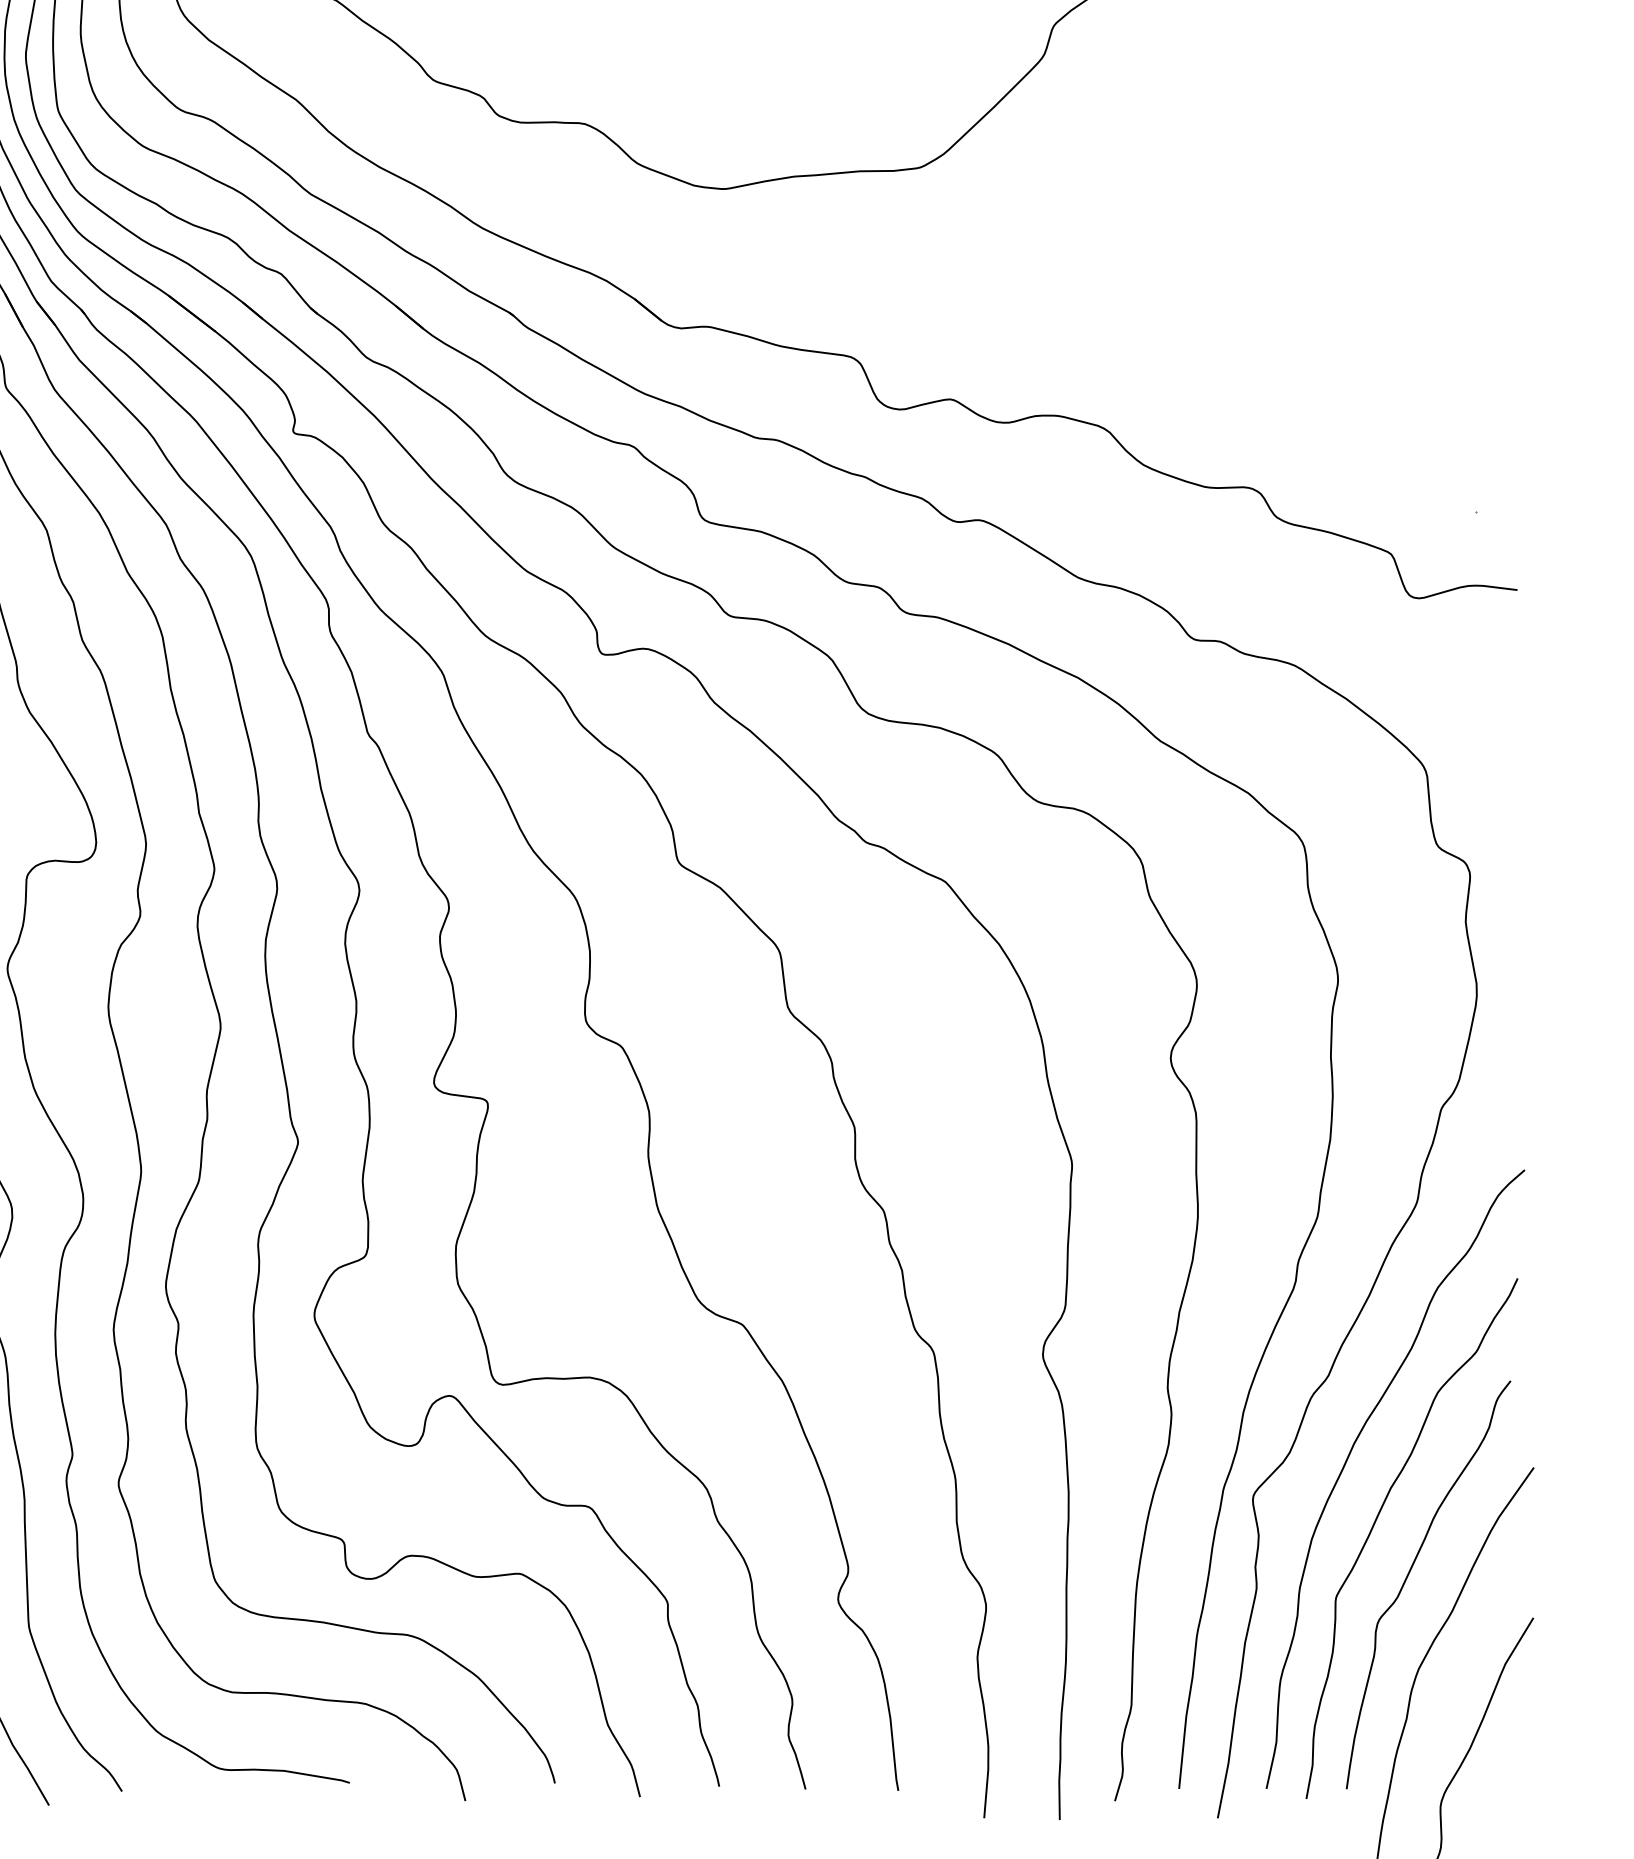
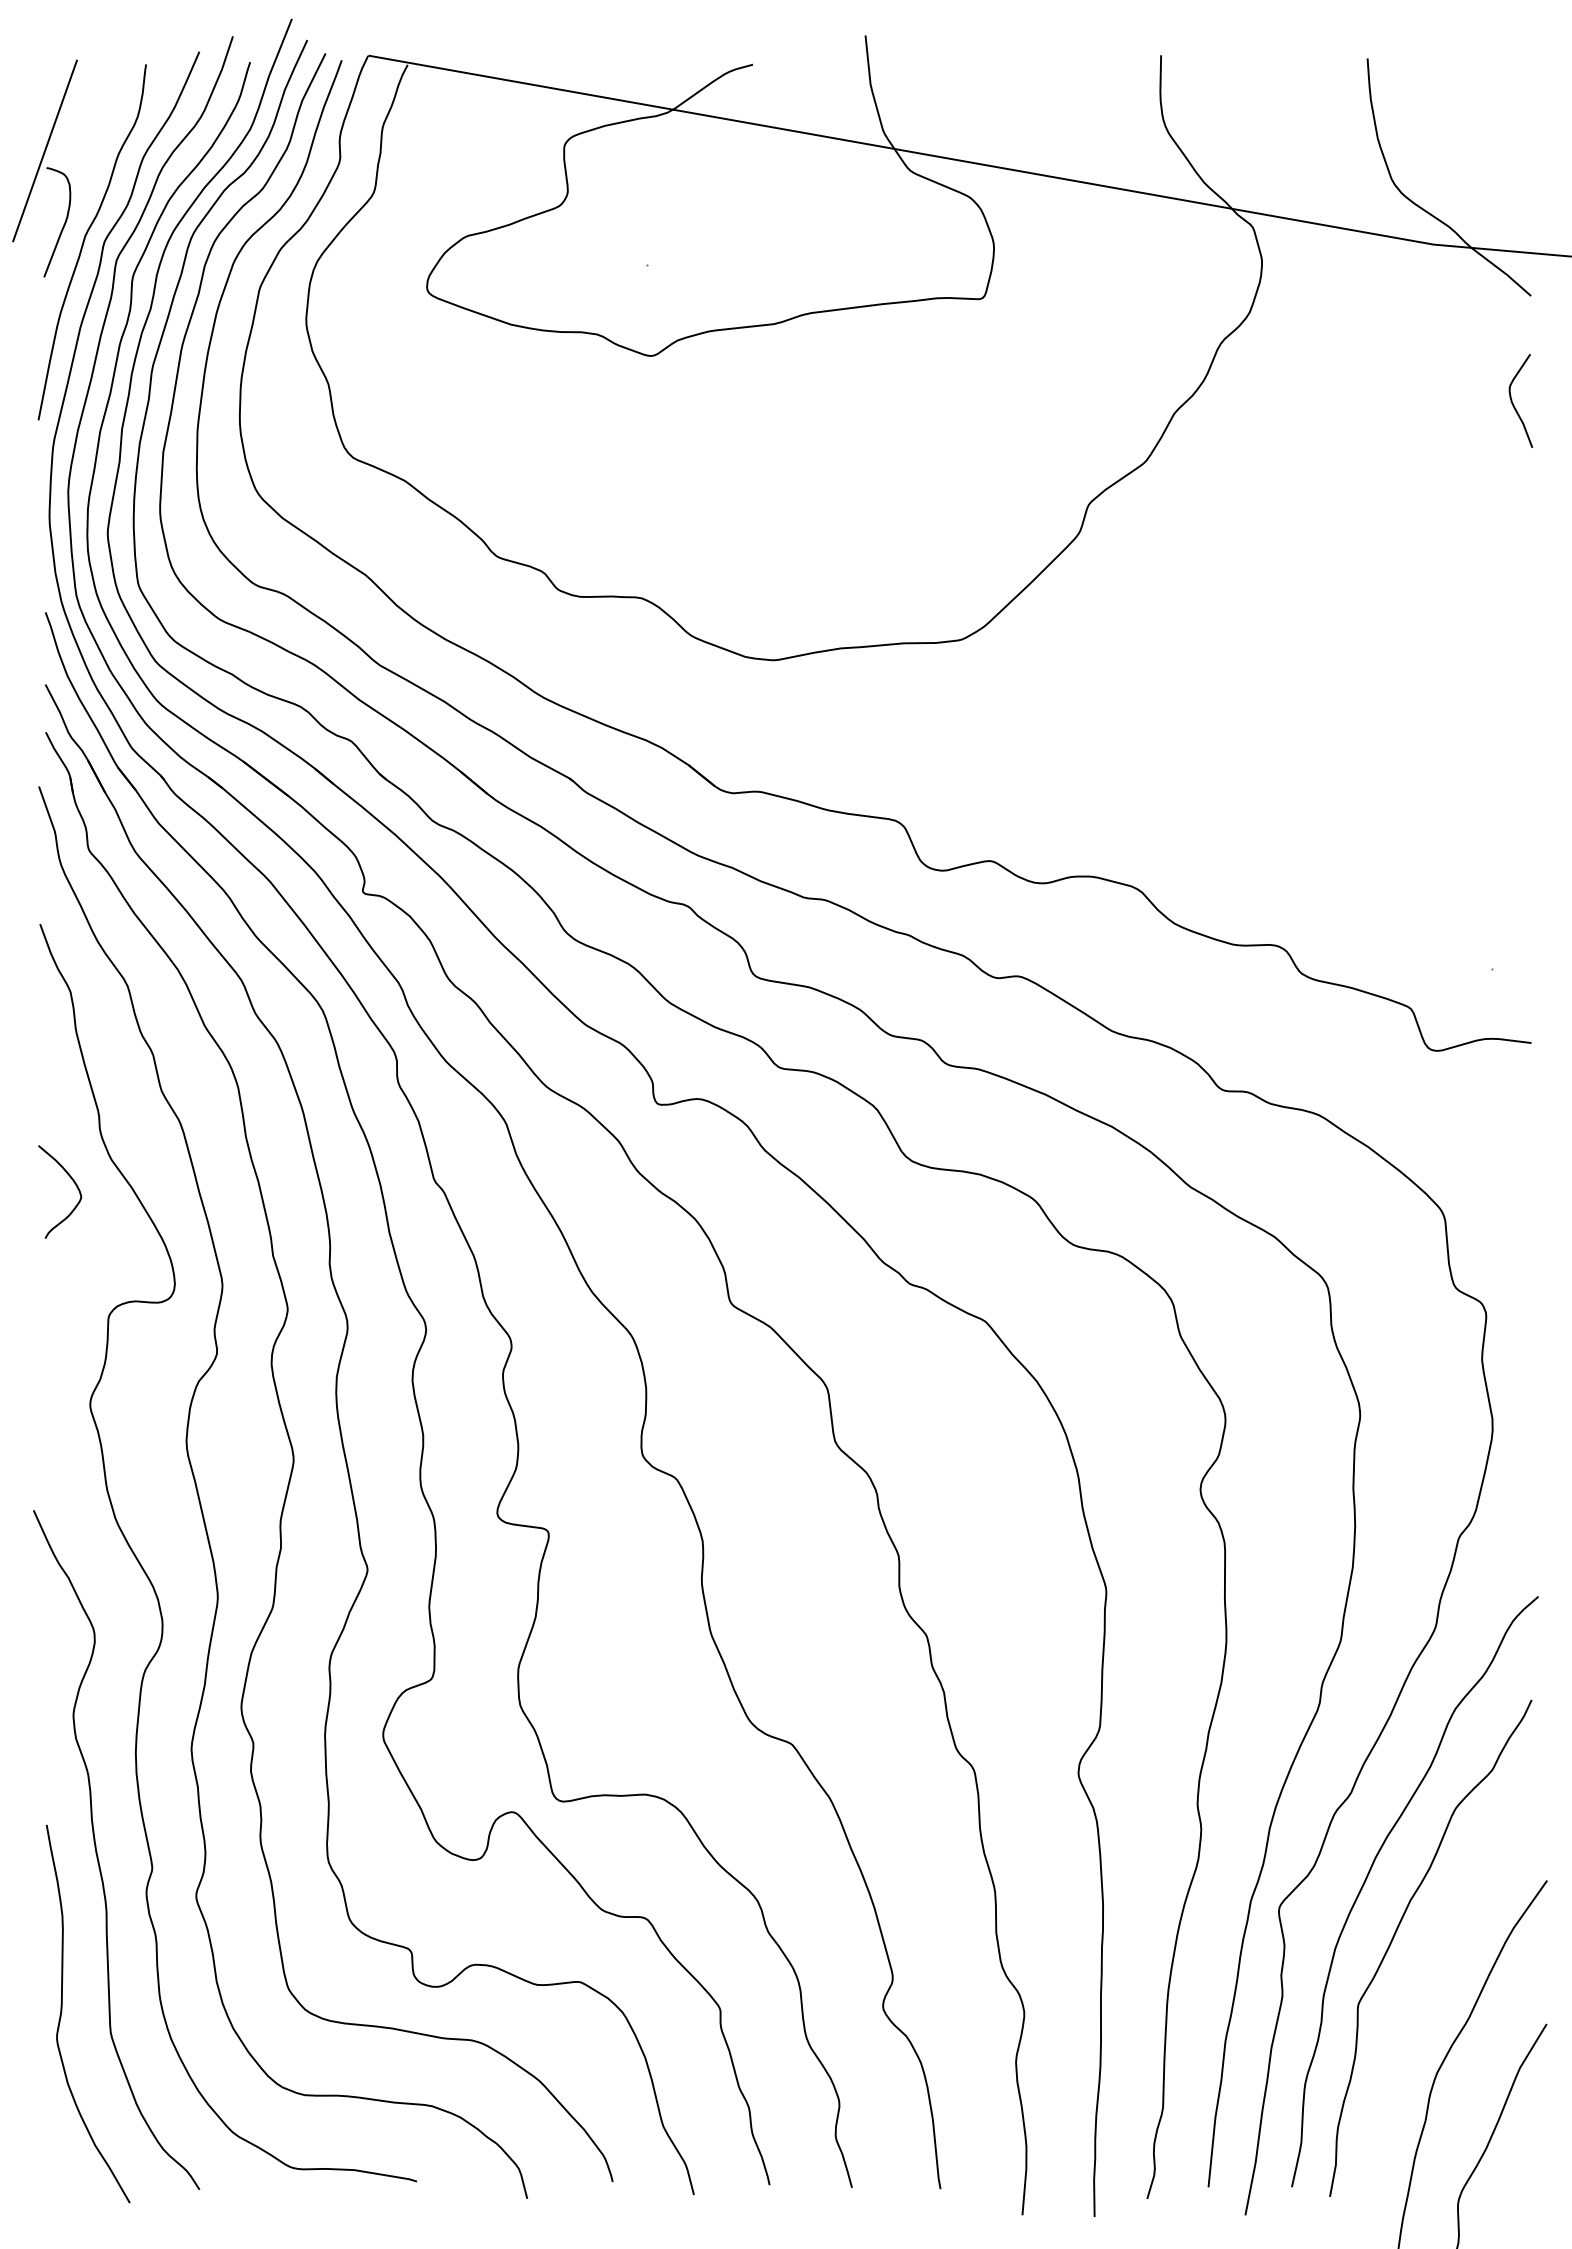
curve: (1409, 1574) -> (1428, 1982), removed

